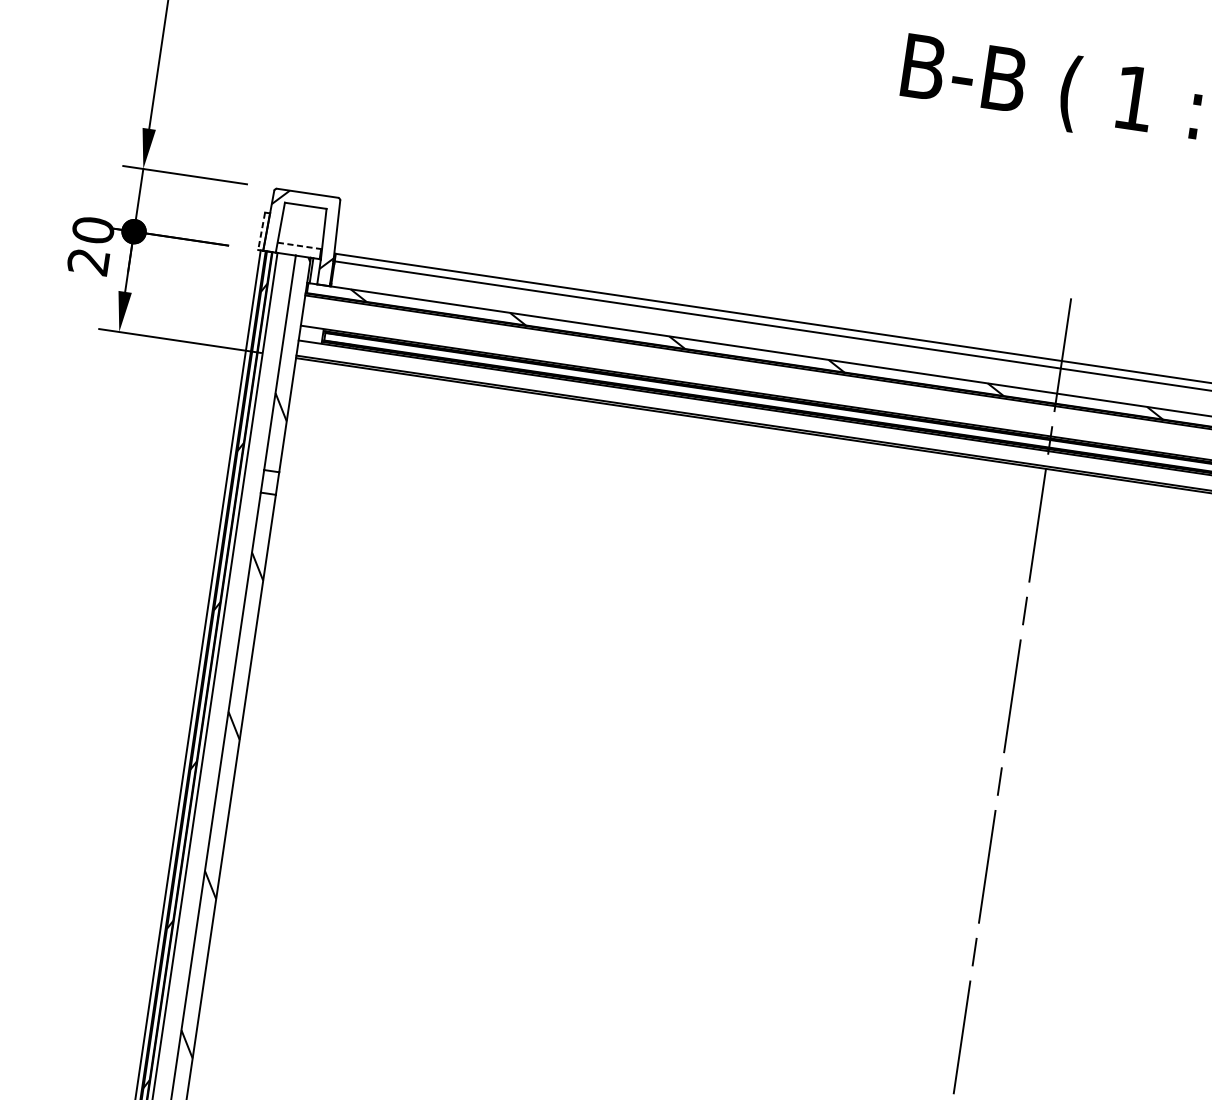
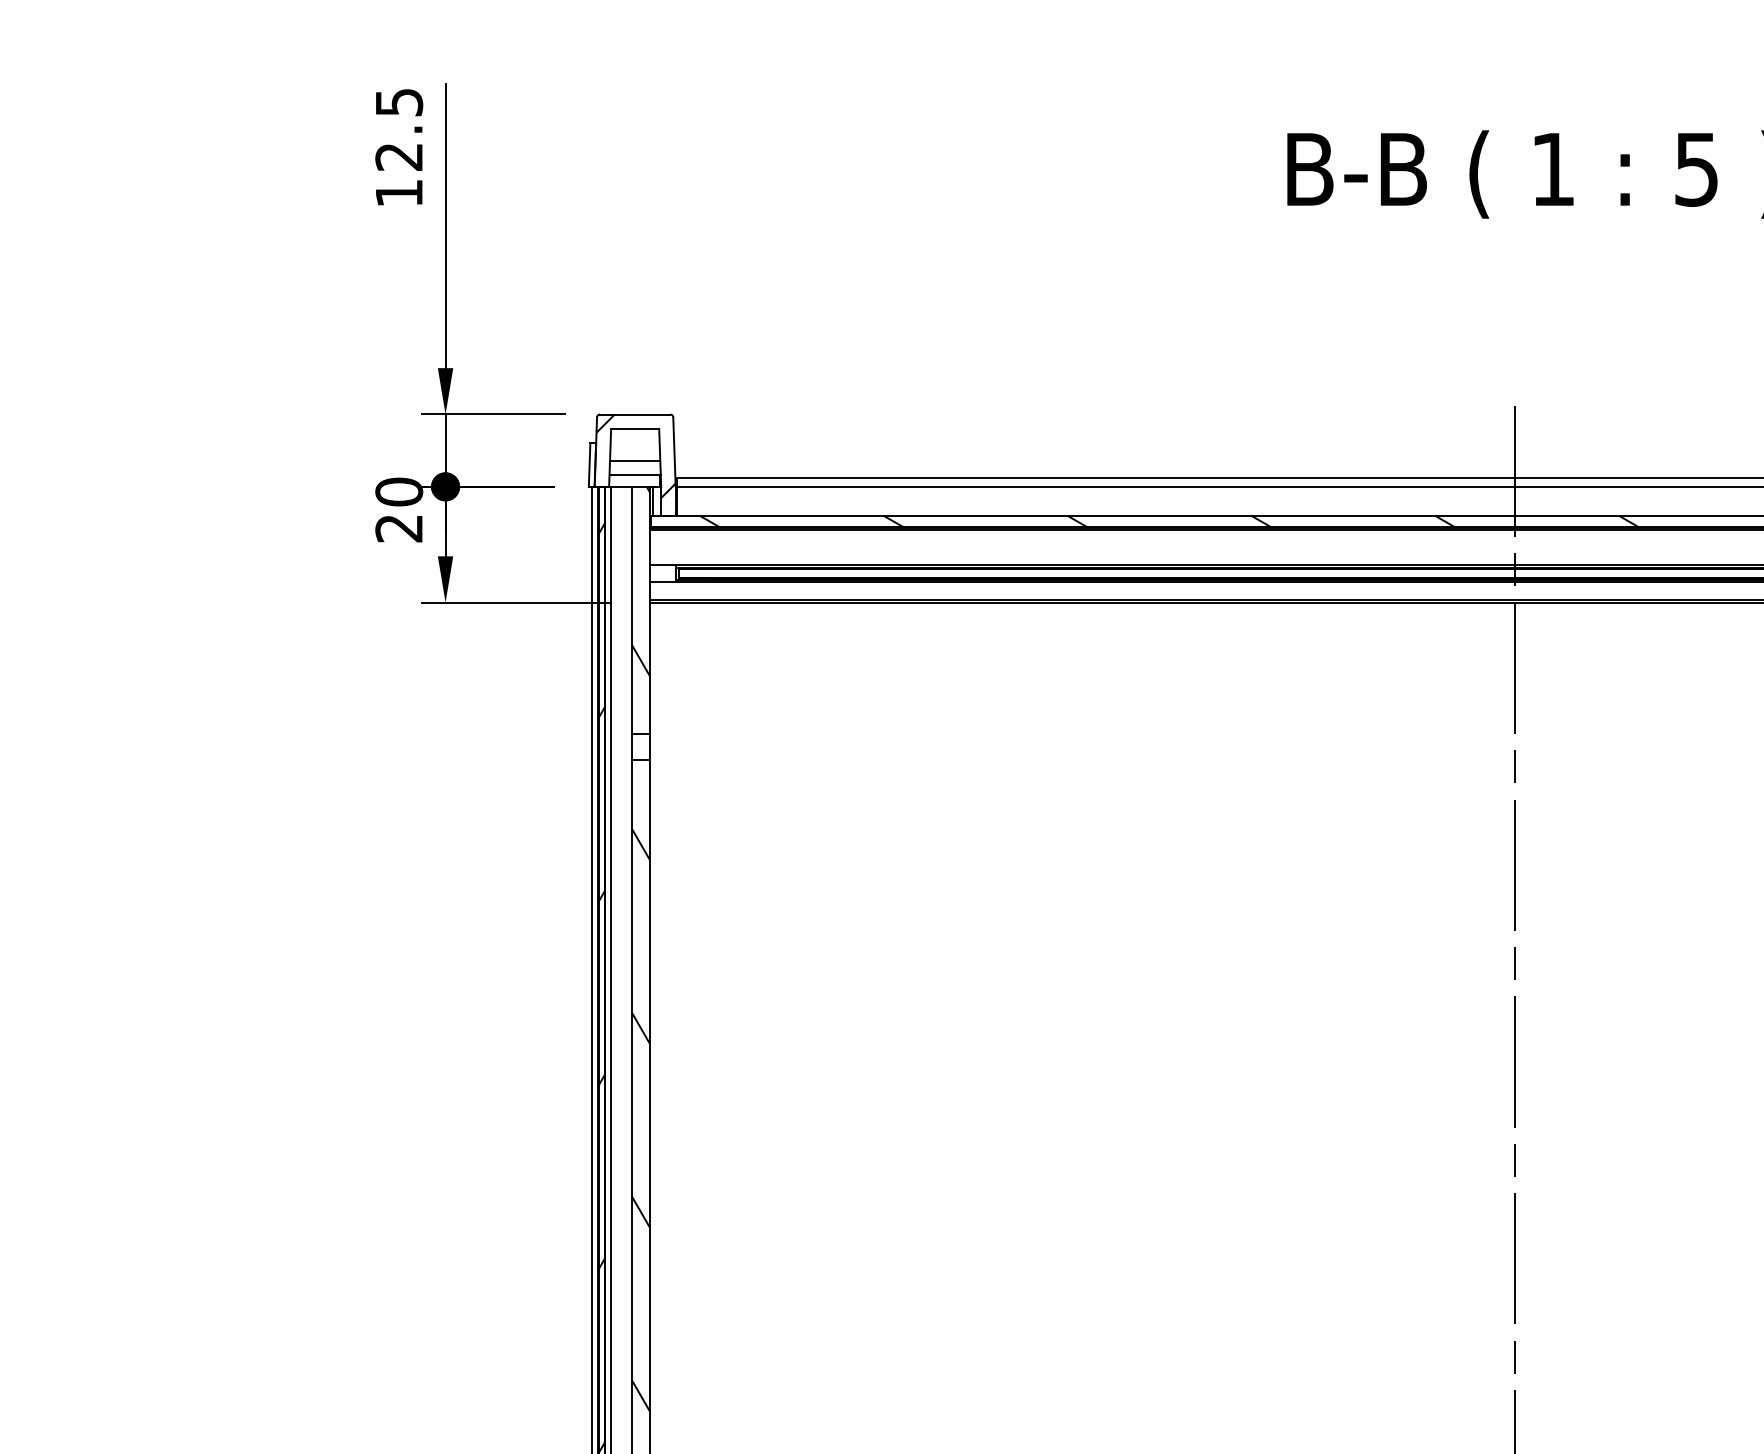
line: (261, 231) -> (589, 465), dashed -> solid
line: (302, 233) -> (635, 460), added
line: (300, 246) -> (635, 475), dashed -> solid

